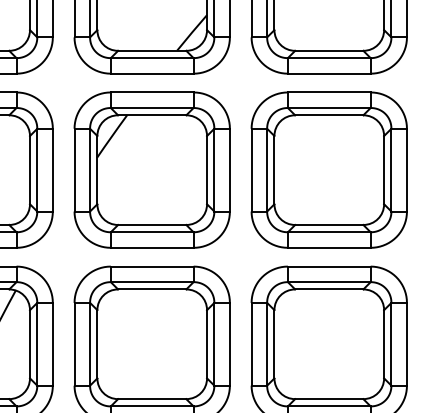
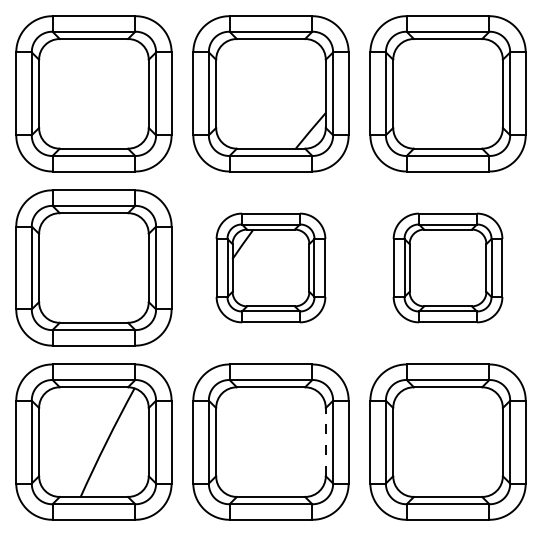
part: (151, 169) -> (270, 267), size x0.7
part: (328, 169) -> (447, 267), size x0.7
line: (206, 343) -> (325, 441), solid -> dashed

